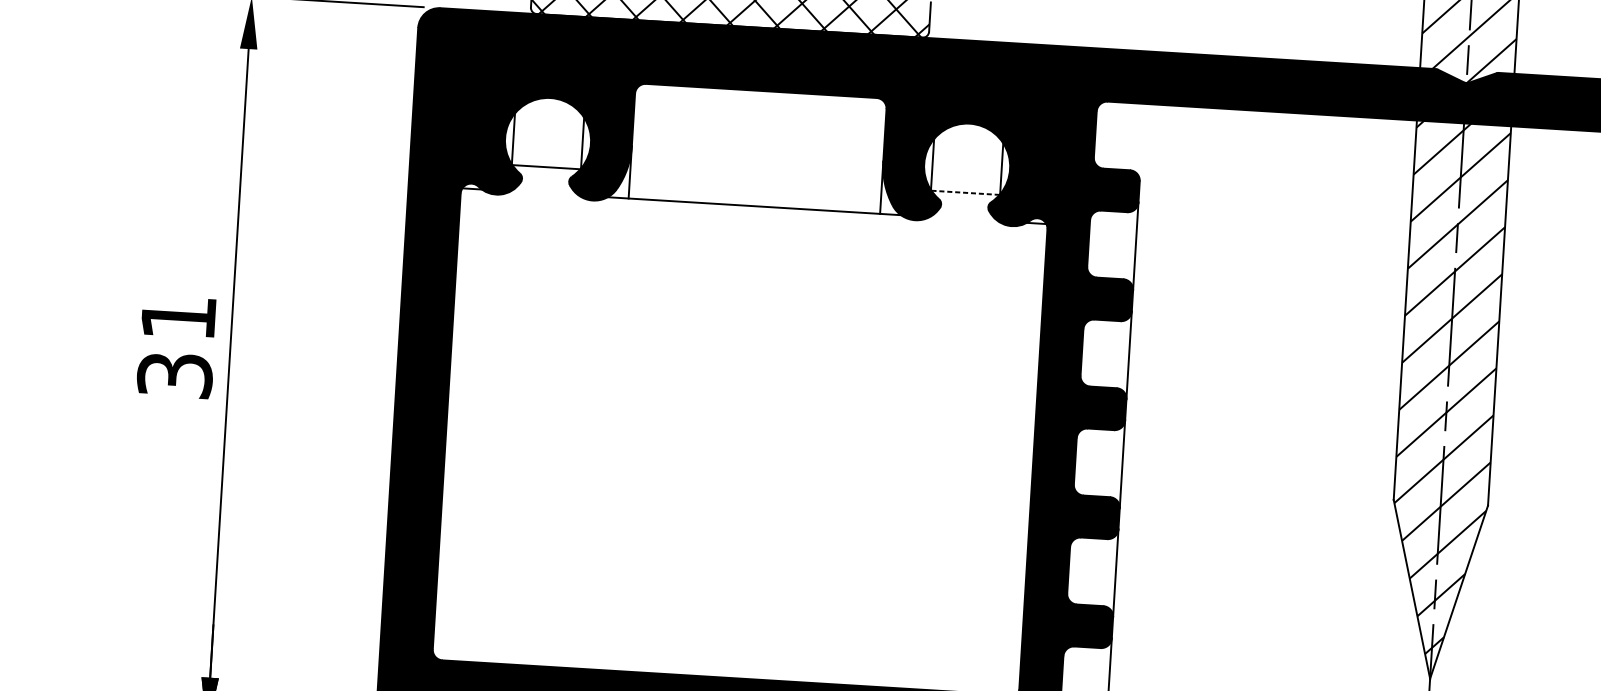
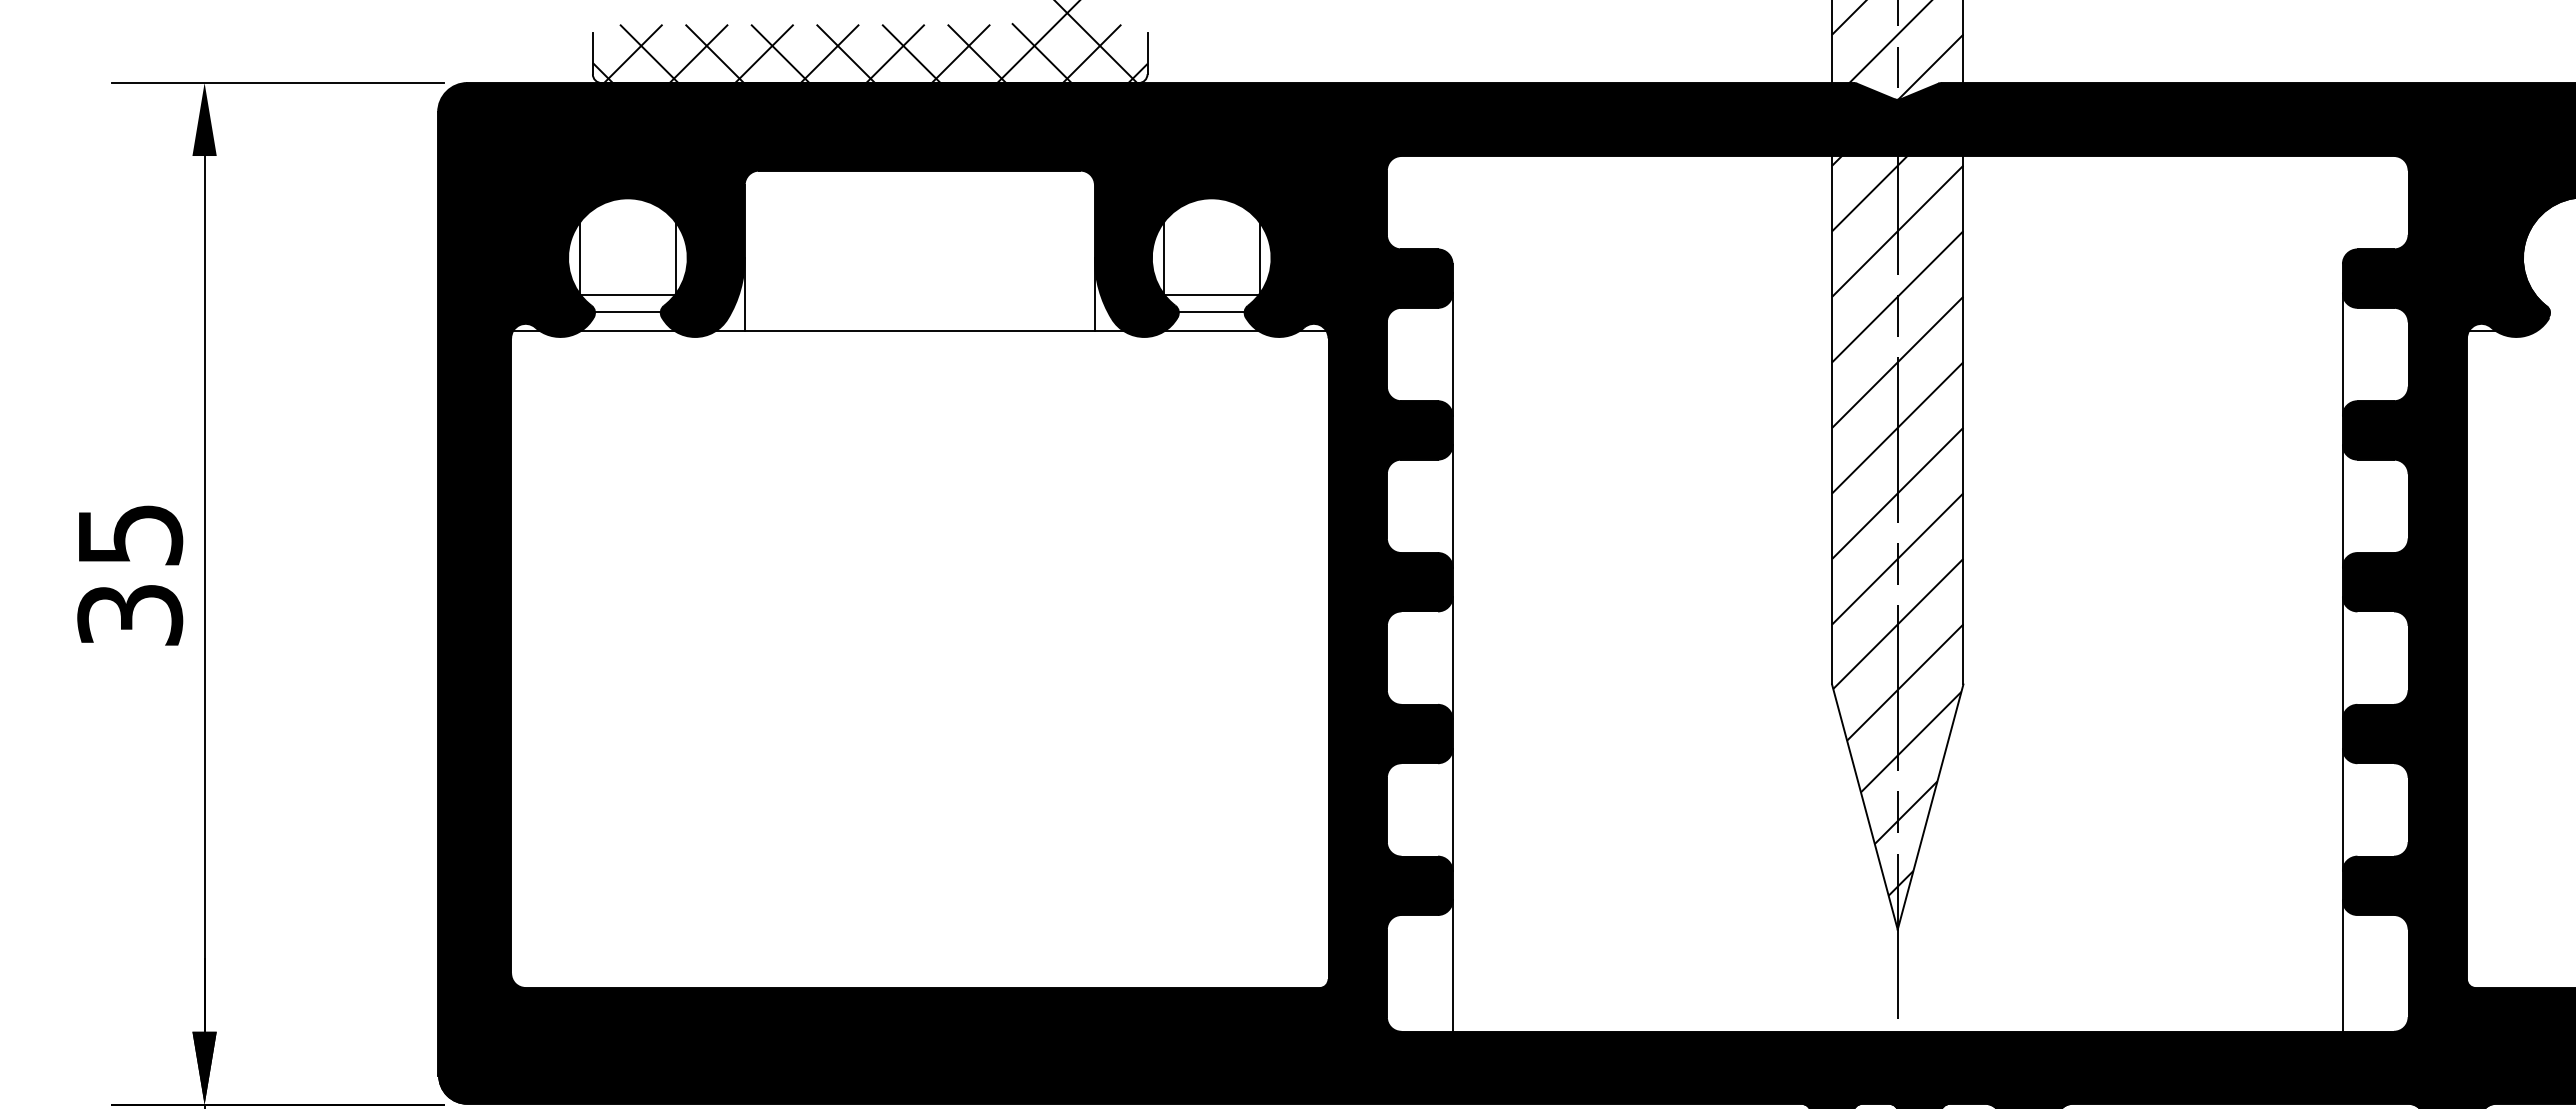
line: (545, 179) -> (627, 312), added
line: (966, 192) -> (1212, 294), dashed -> solid
line: (544, 193) -> (627, 331), added
line: (964, 205) -> (1211, 312), added
line: (963, 219) -> (1211, 331), added
text: (179, 318) -> (131, 535), 31 -> 35

